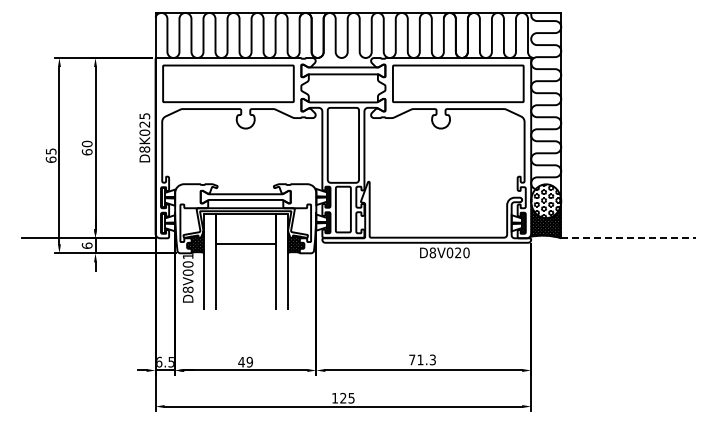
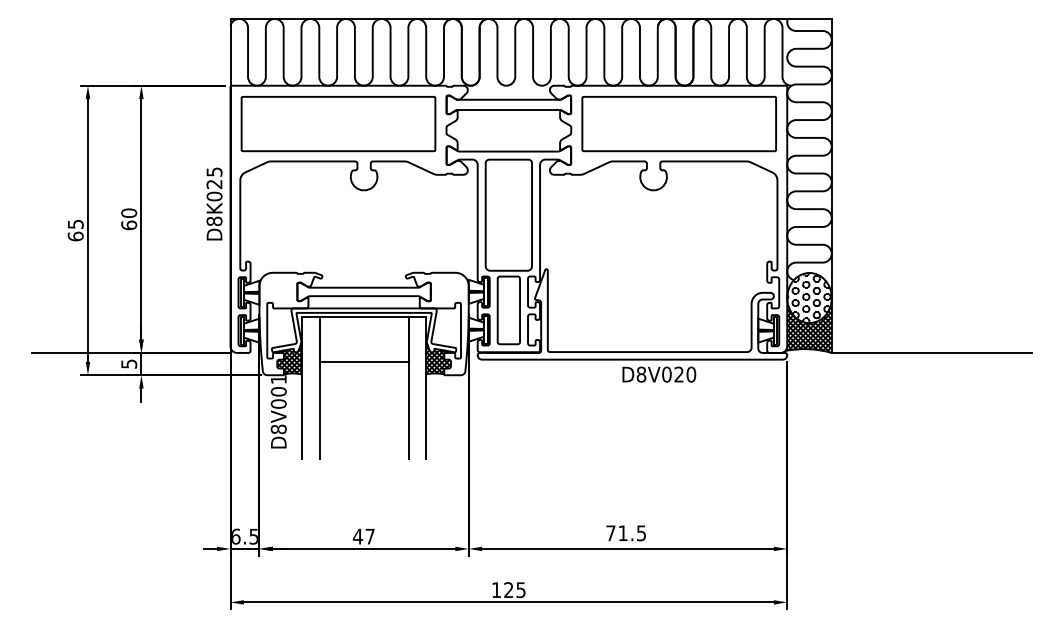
line: (628, 238) -> (931, 353), dashed -> solid
text: (86, 245) -> (128, 363), 6 -> 5
text: (432, 358) -> (640, 531), 71.3 -> 71.5
text: (249, 361) -> (369, 535), 49 -> 47

